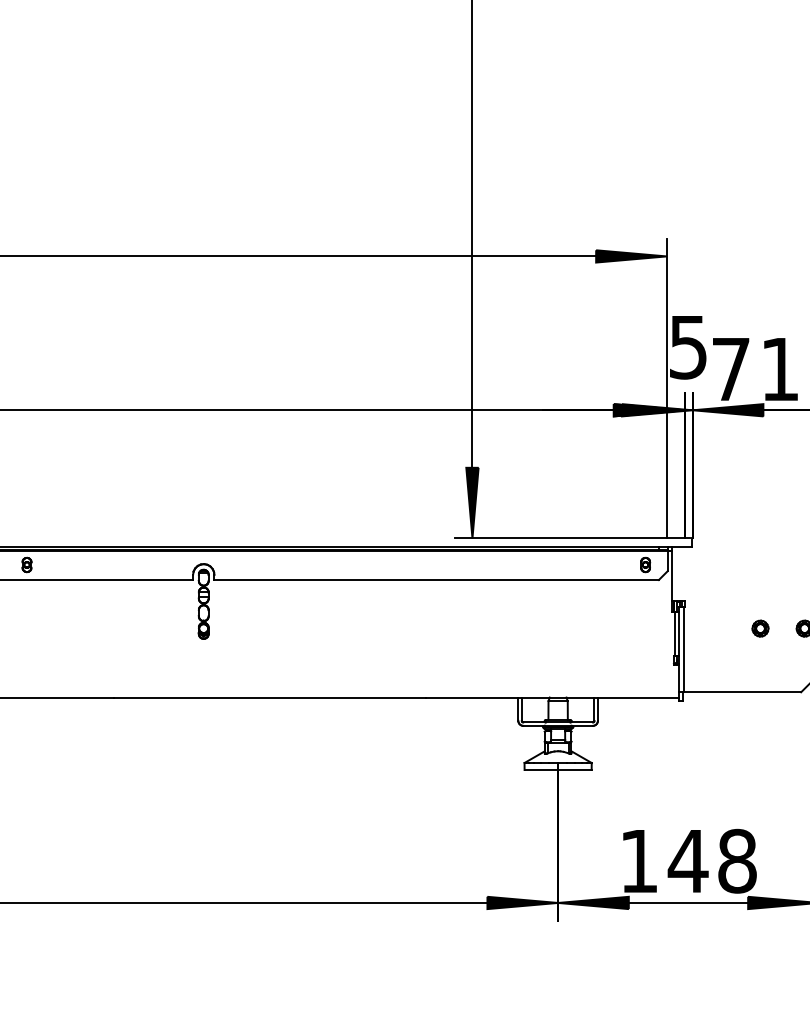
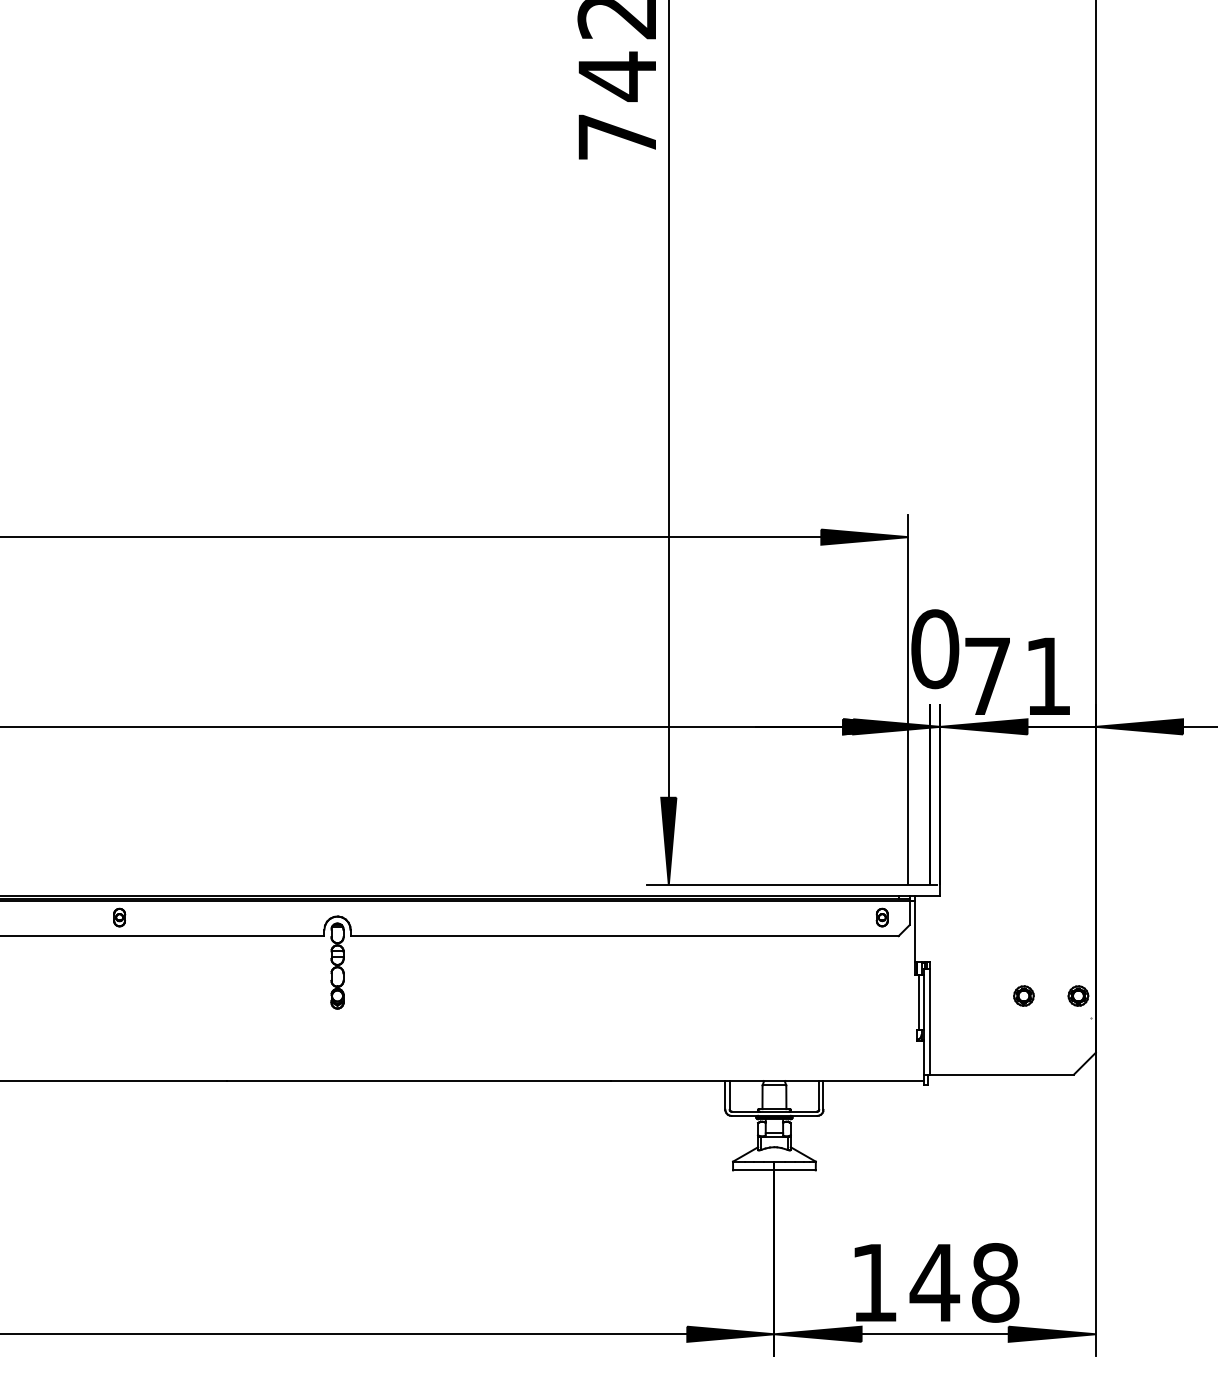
text: (688, 347) -> (935, 649), 5 -> 0

